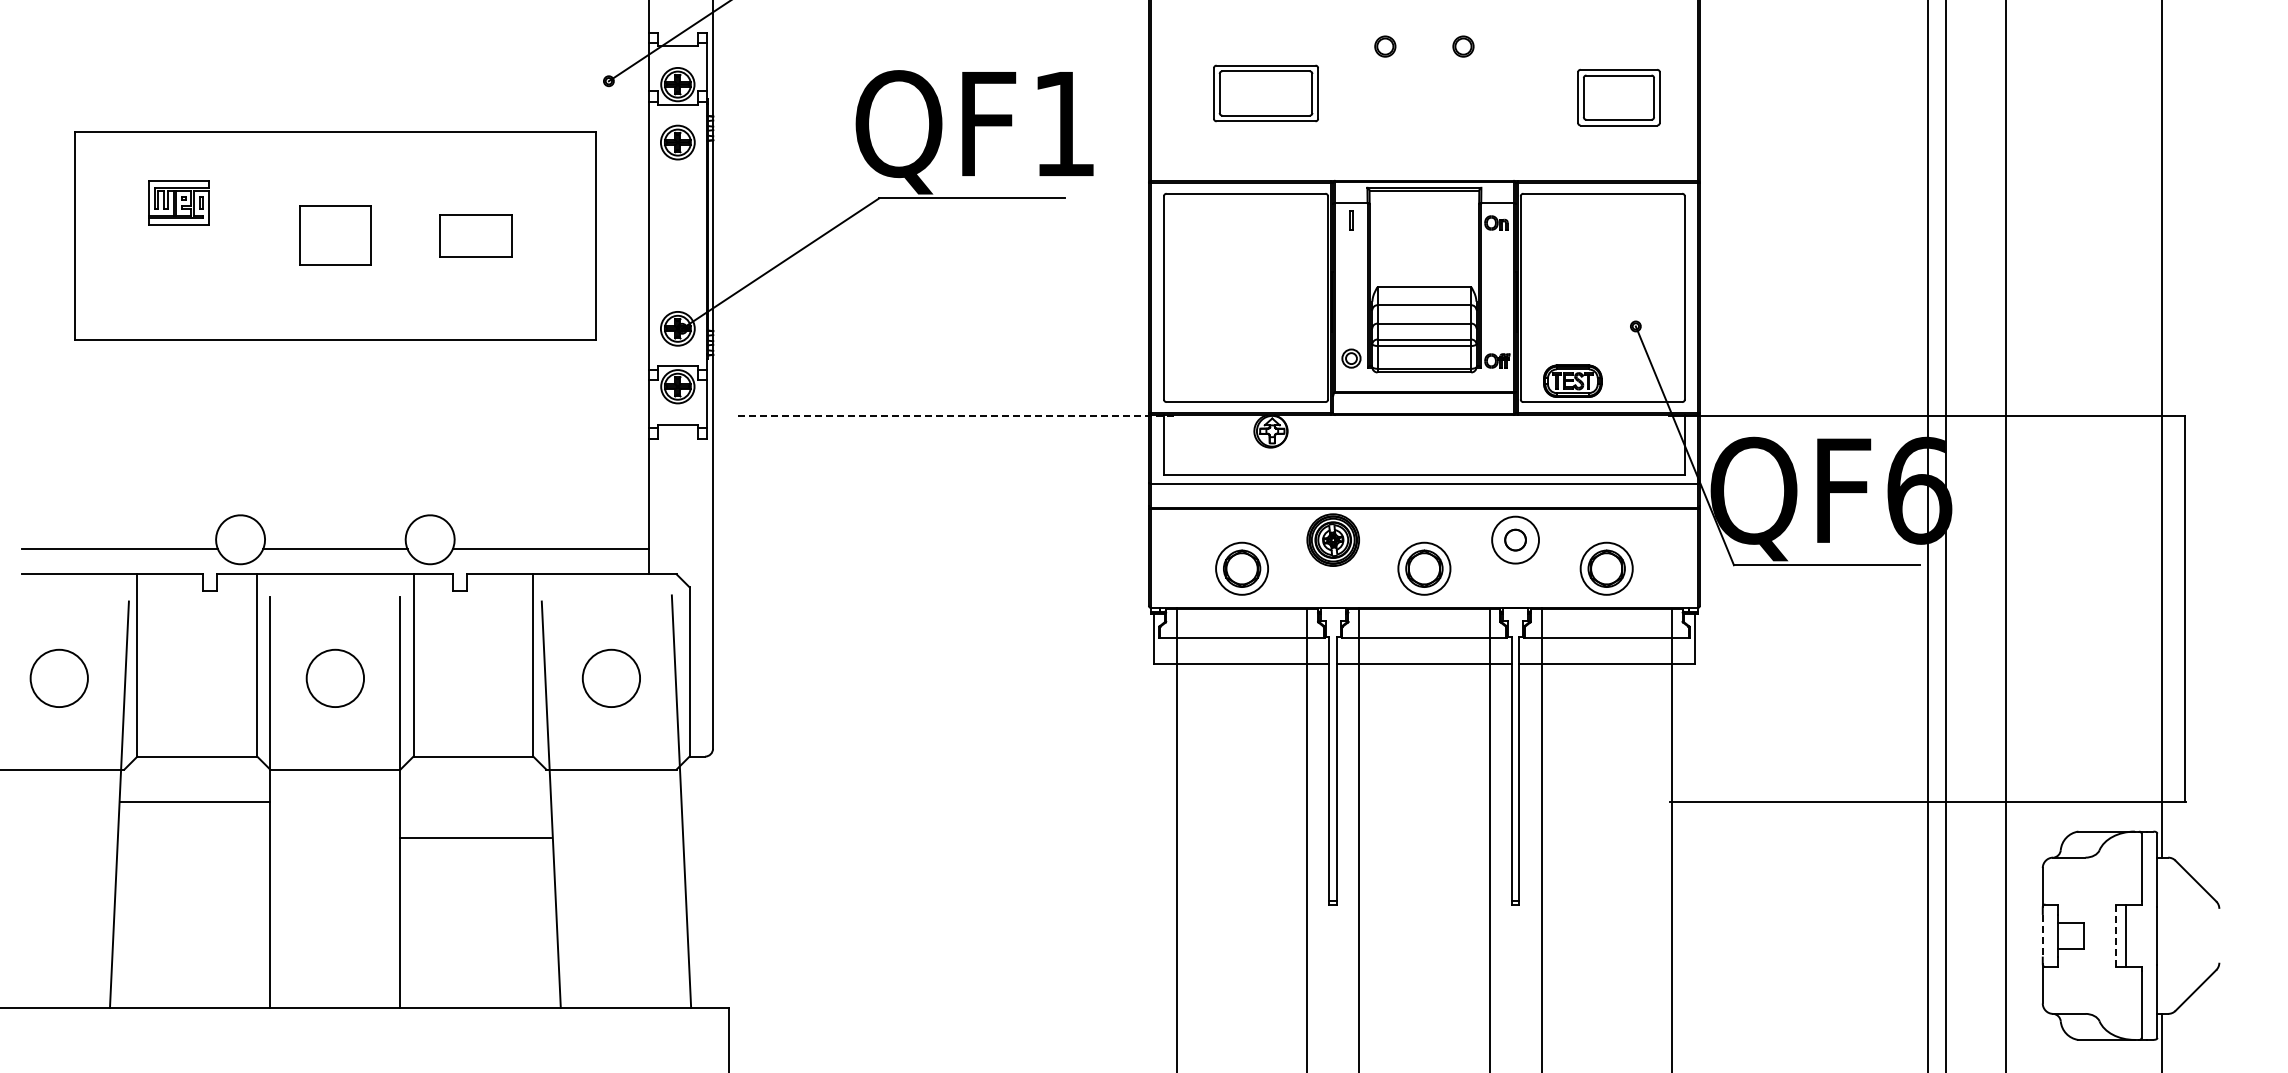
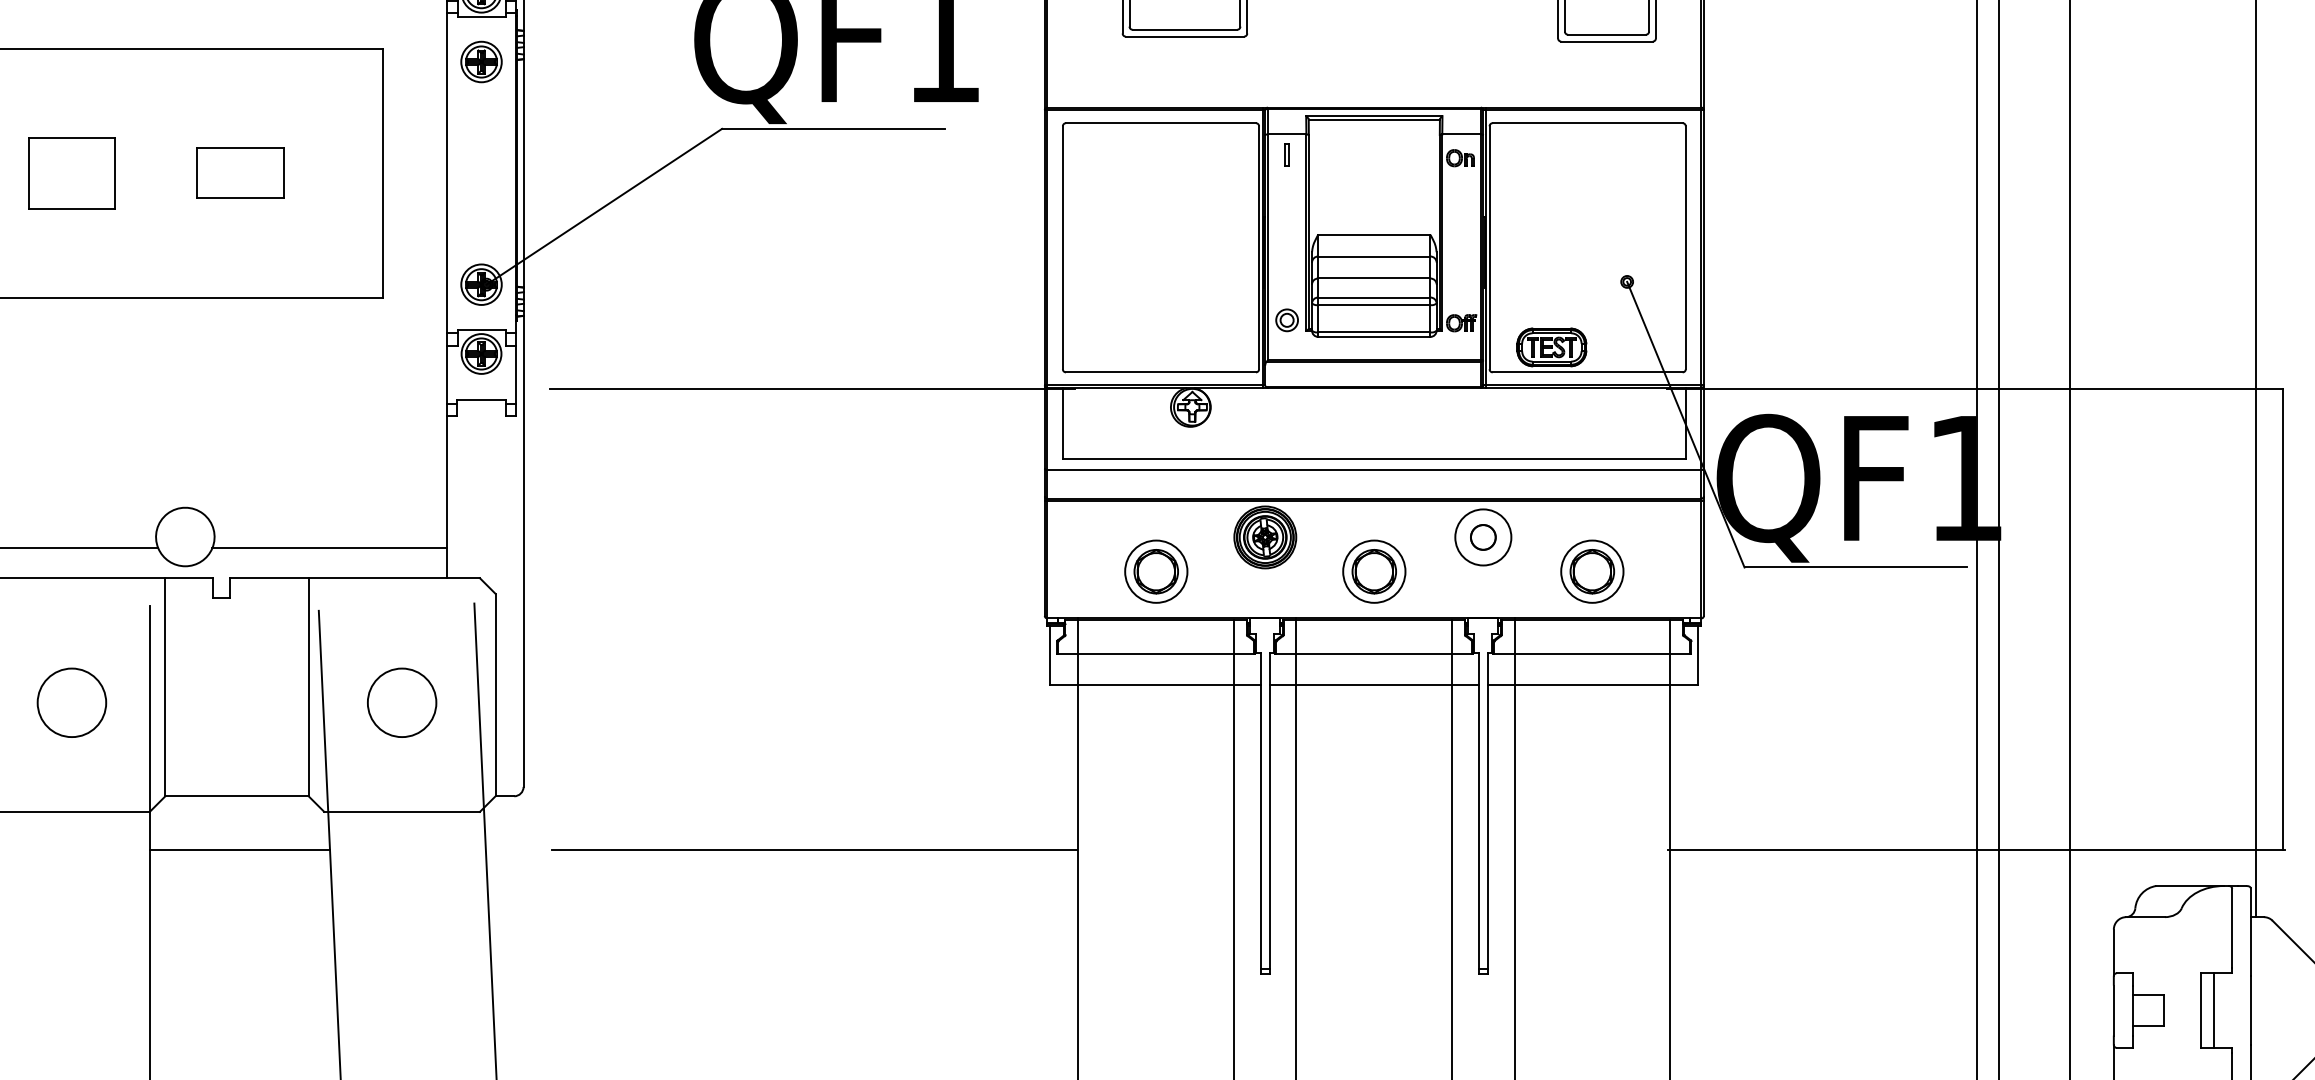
line: (953, 416) -> (811, 389), dashed -> solid
text: (1919, 490) -> (1966, 478), QF6 -> QF1
line: (955, 801) -> (813, 850), added
line: (475, 837) -> (239, 850), moved
line: (2042, 935) -> (2113, 1010), dashed -> solid
line: (2115, 936) -> (2200, 1011), dashed -> solid

